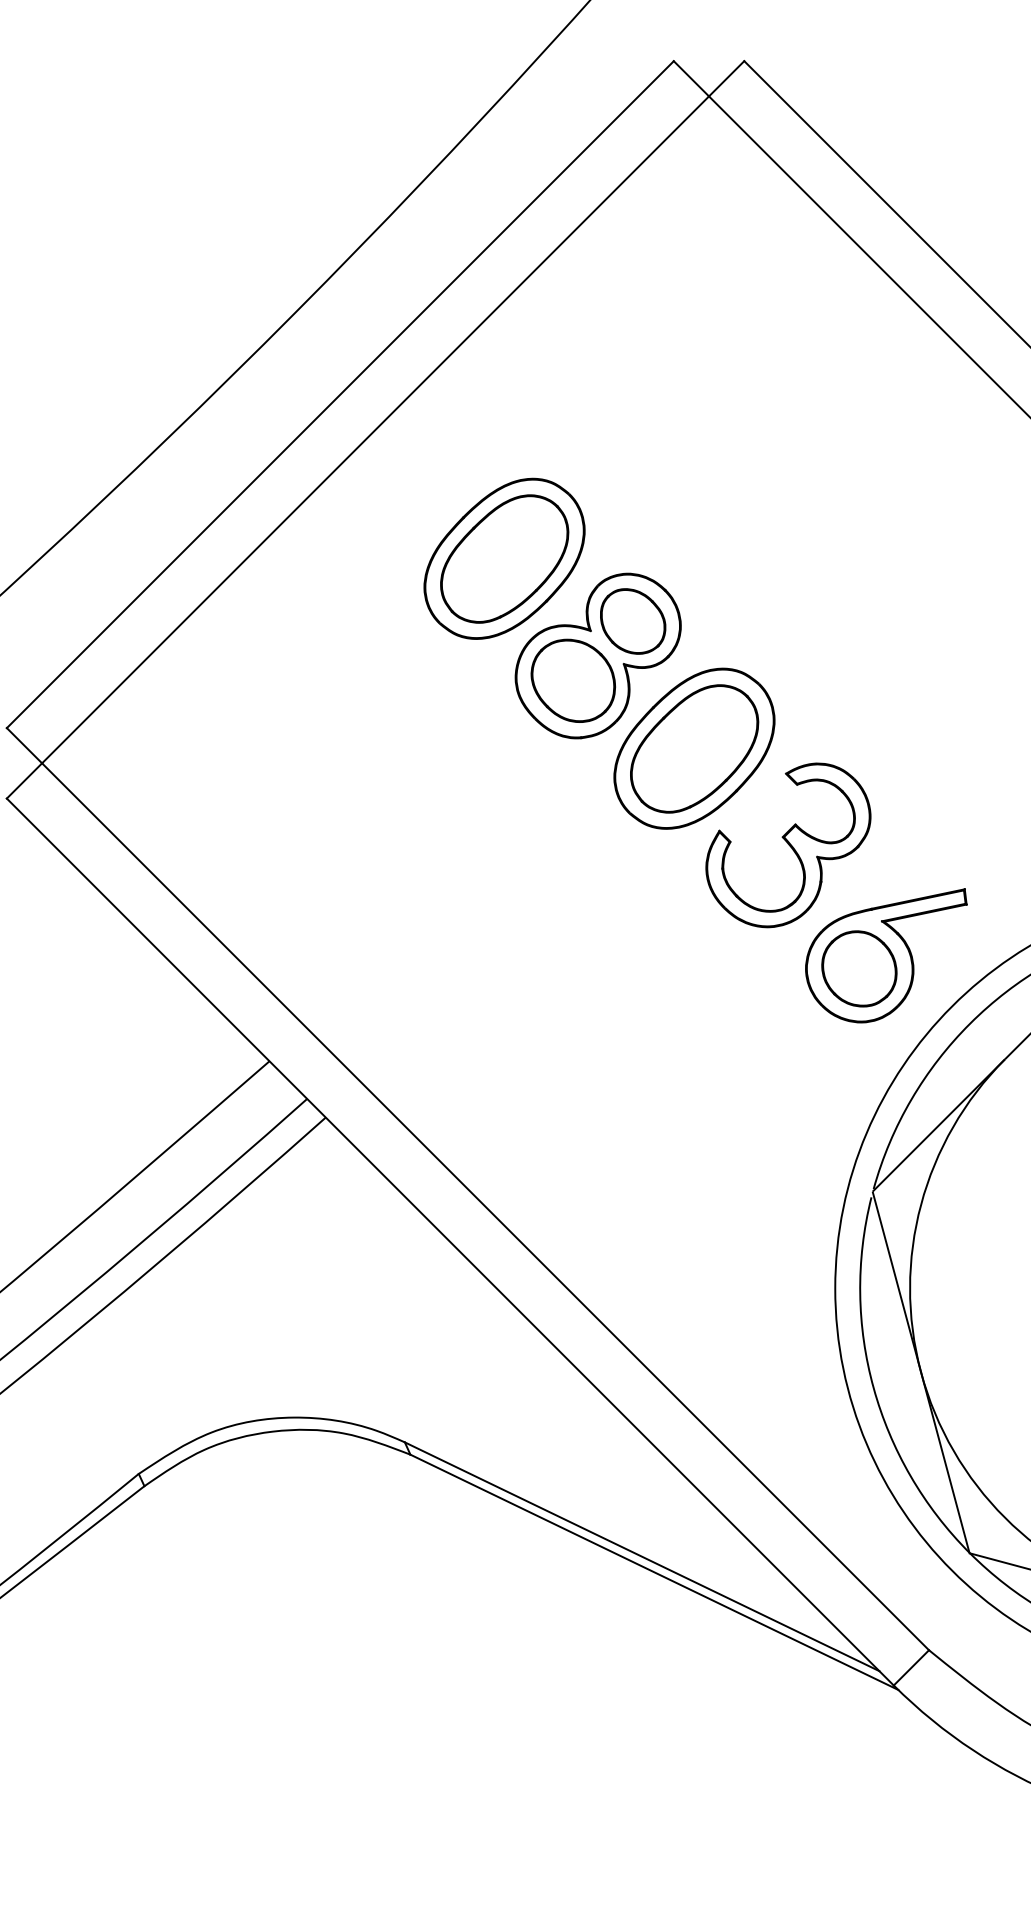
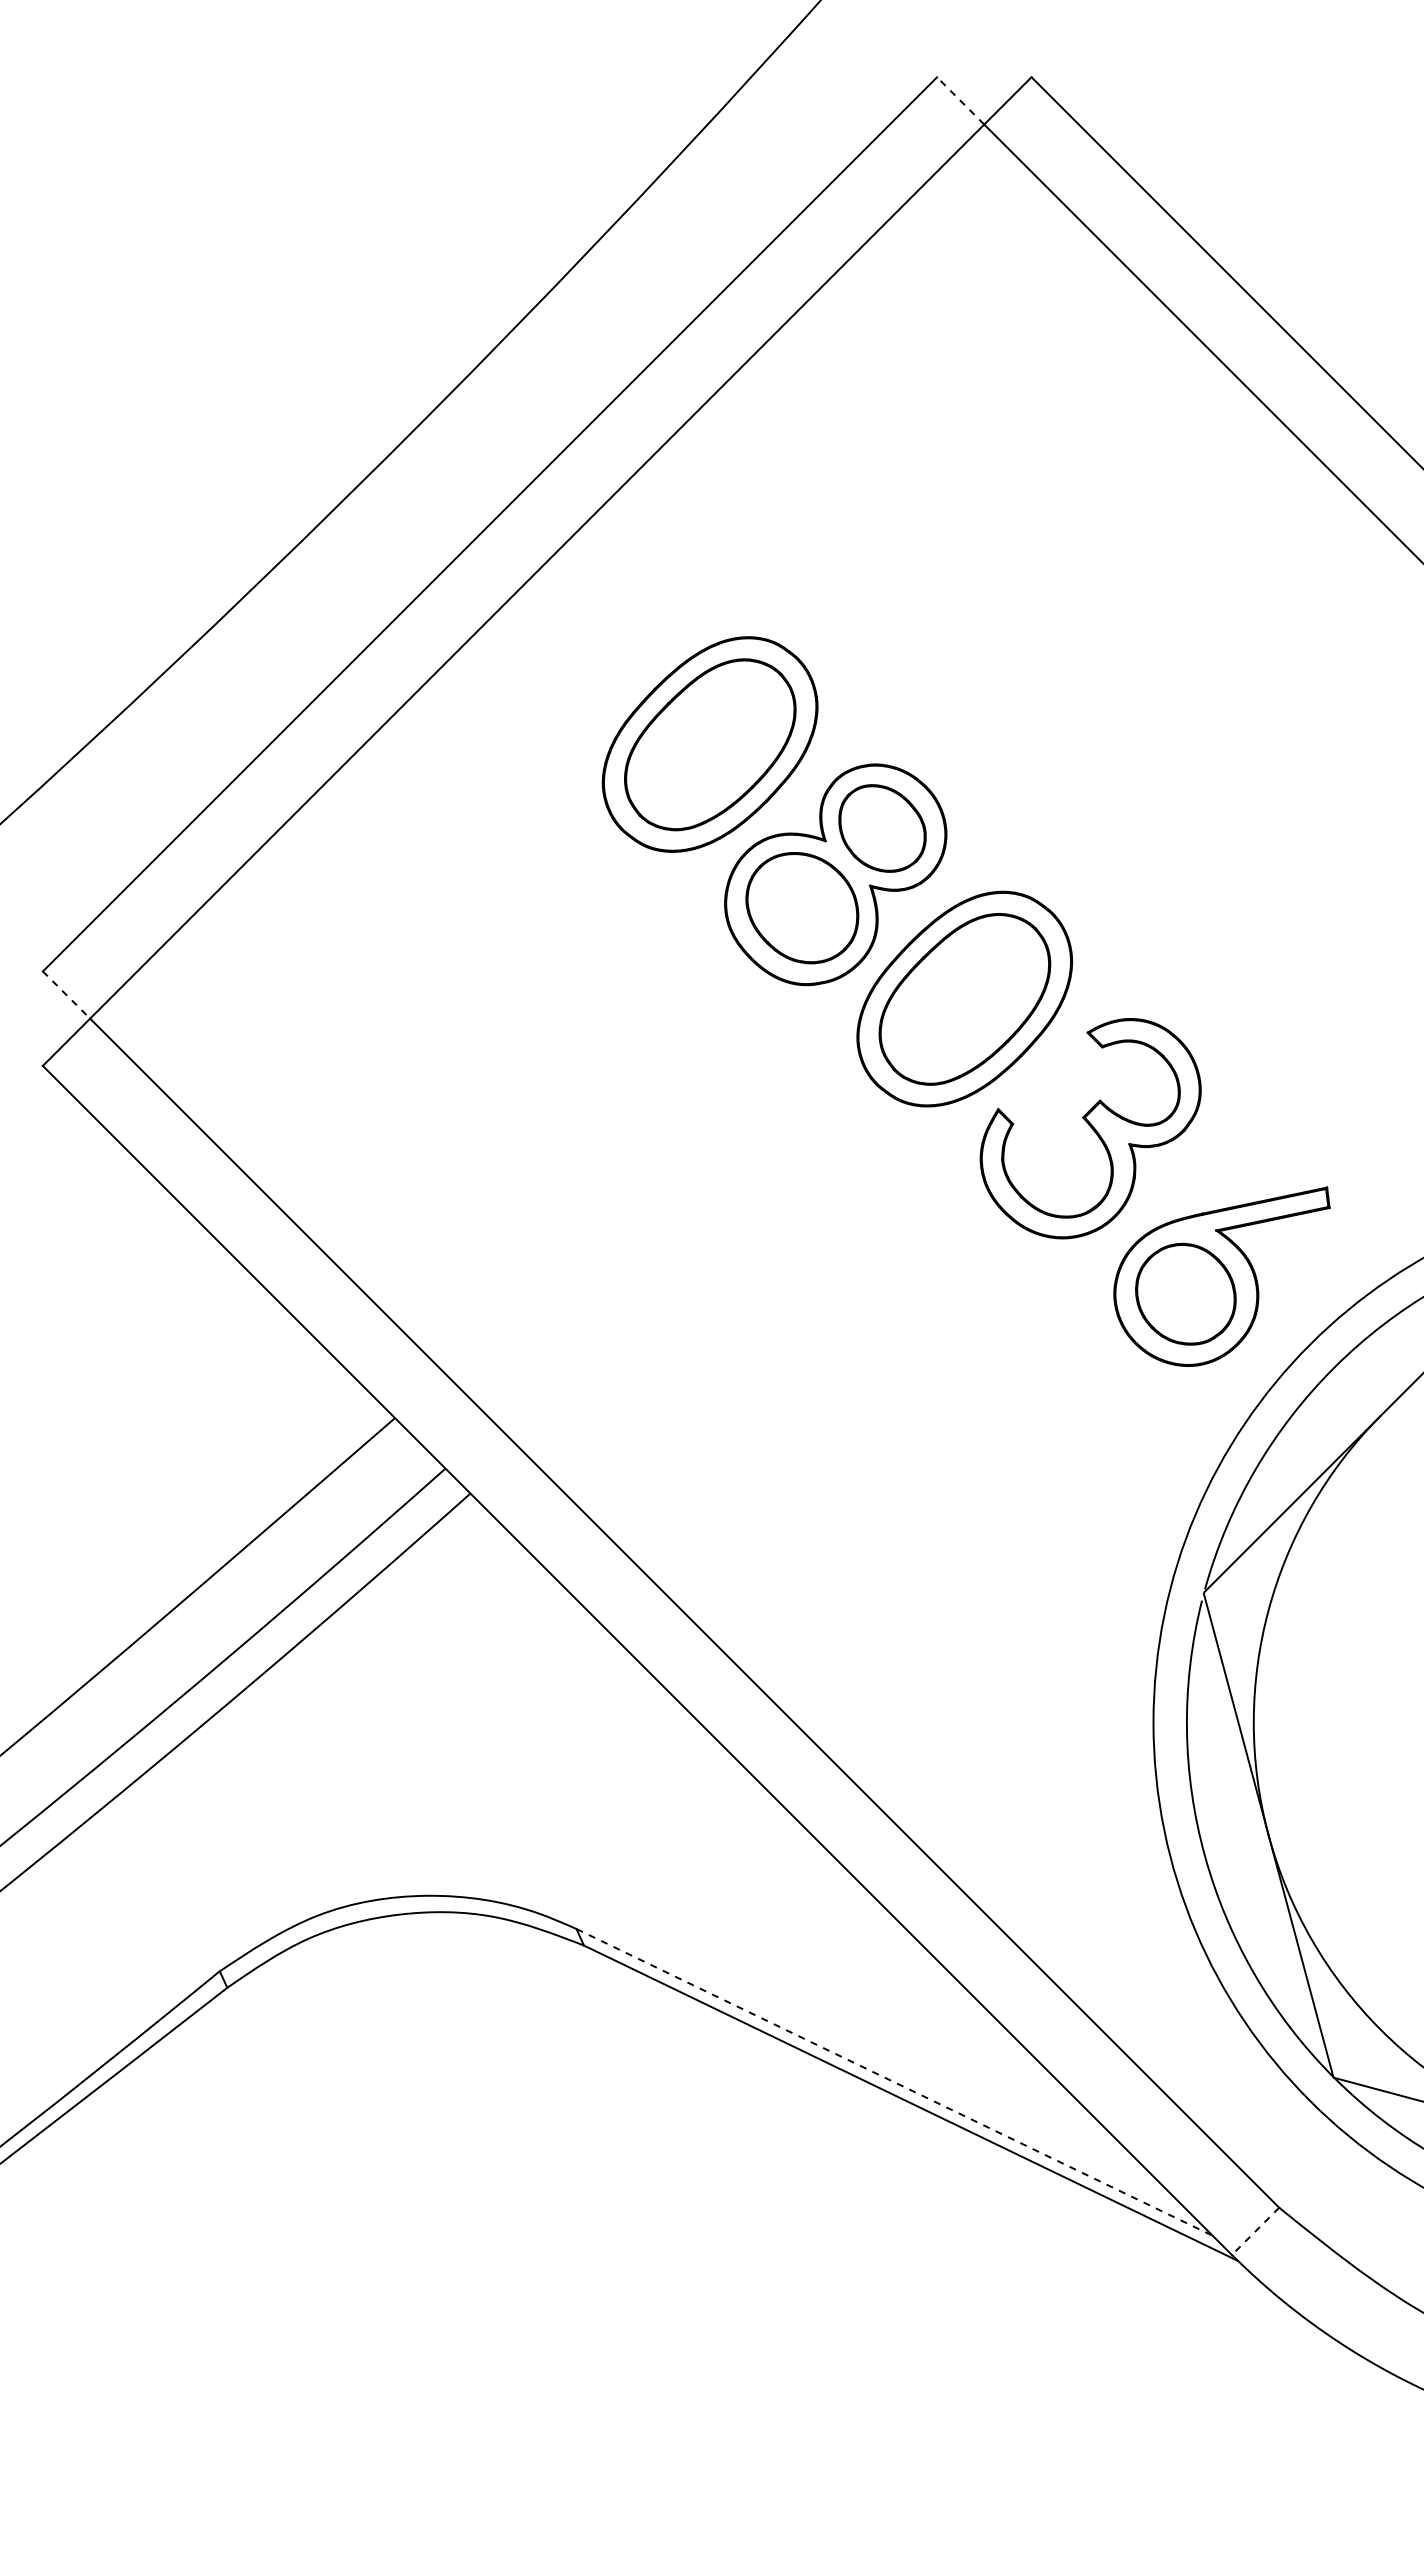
line: (691, 78) -> (960, 100), solid -> dashed
line: (24, 746) -> (66, 995), solid -> dashed
line: (642, 1556) -> (895, 2082), solid -> dashed
line: (911, 1667) -> (1255, 2231), solid -> dashed

